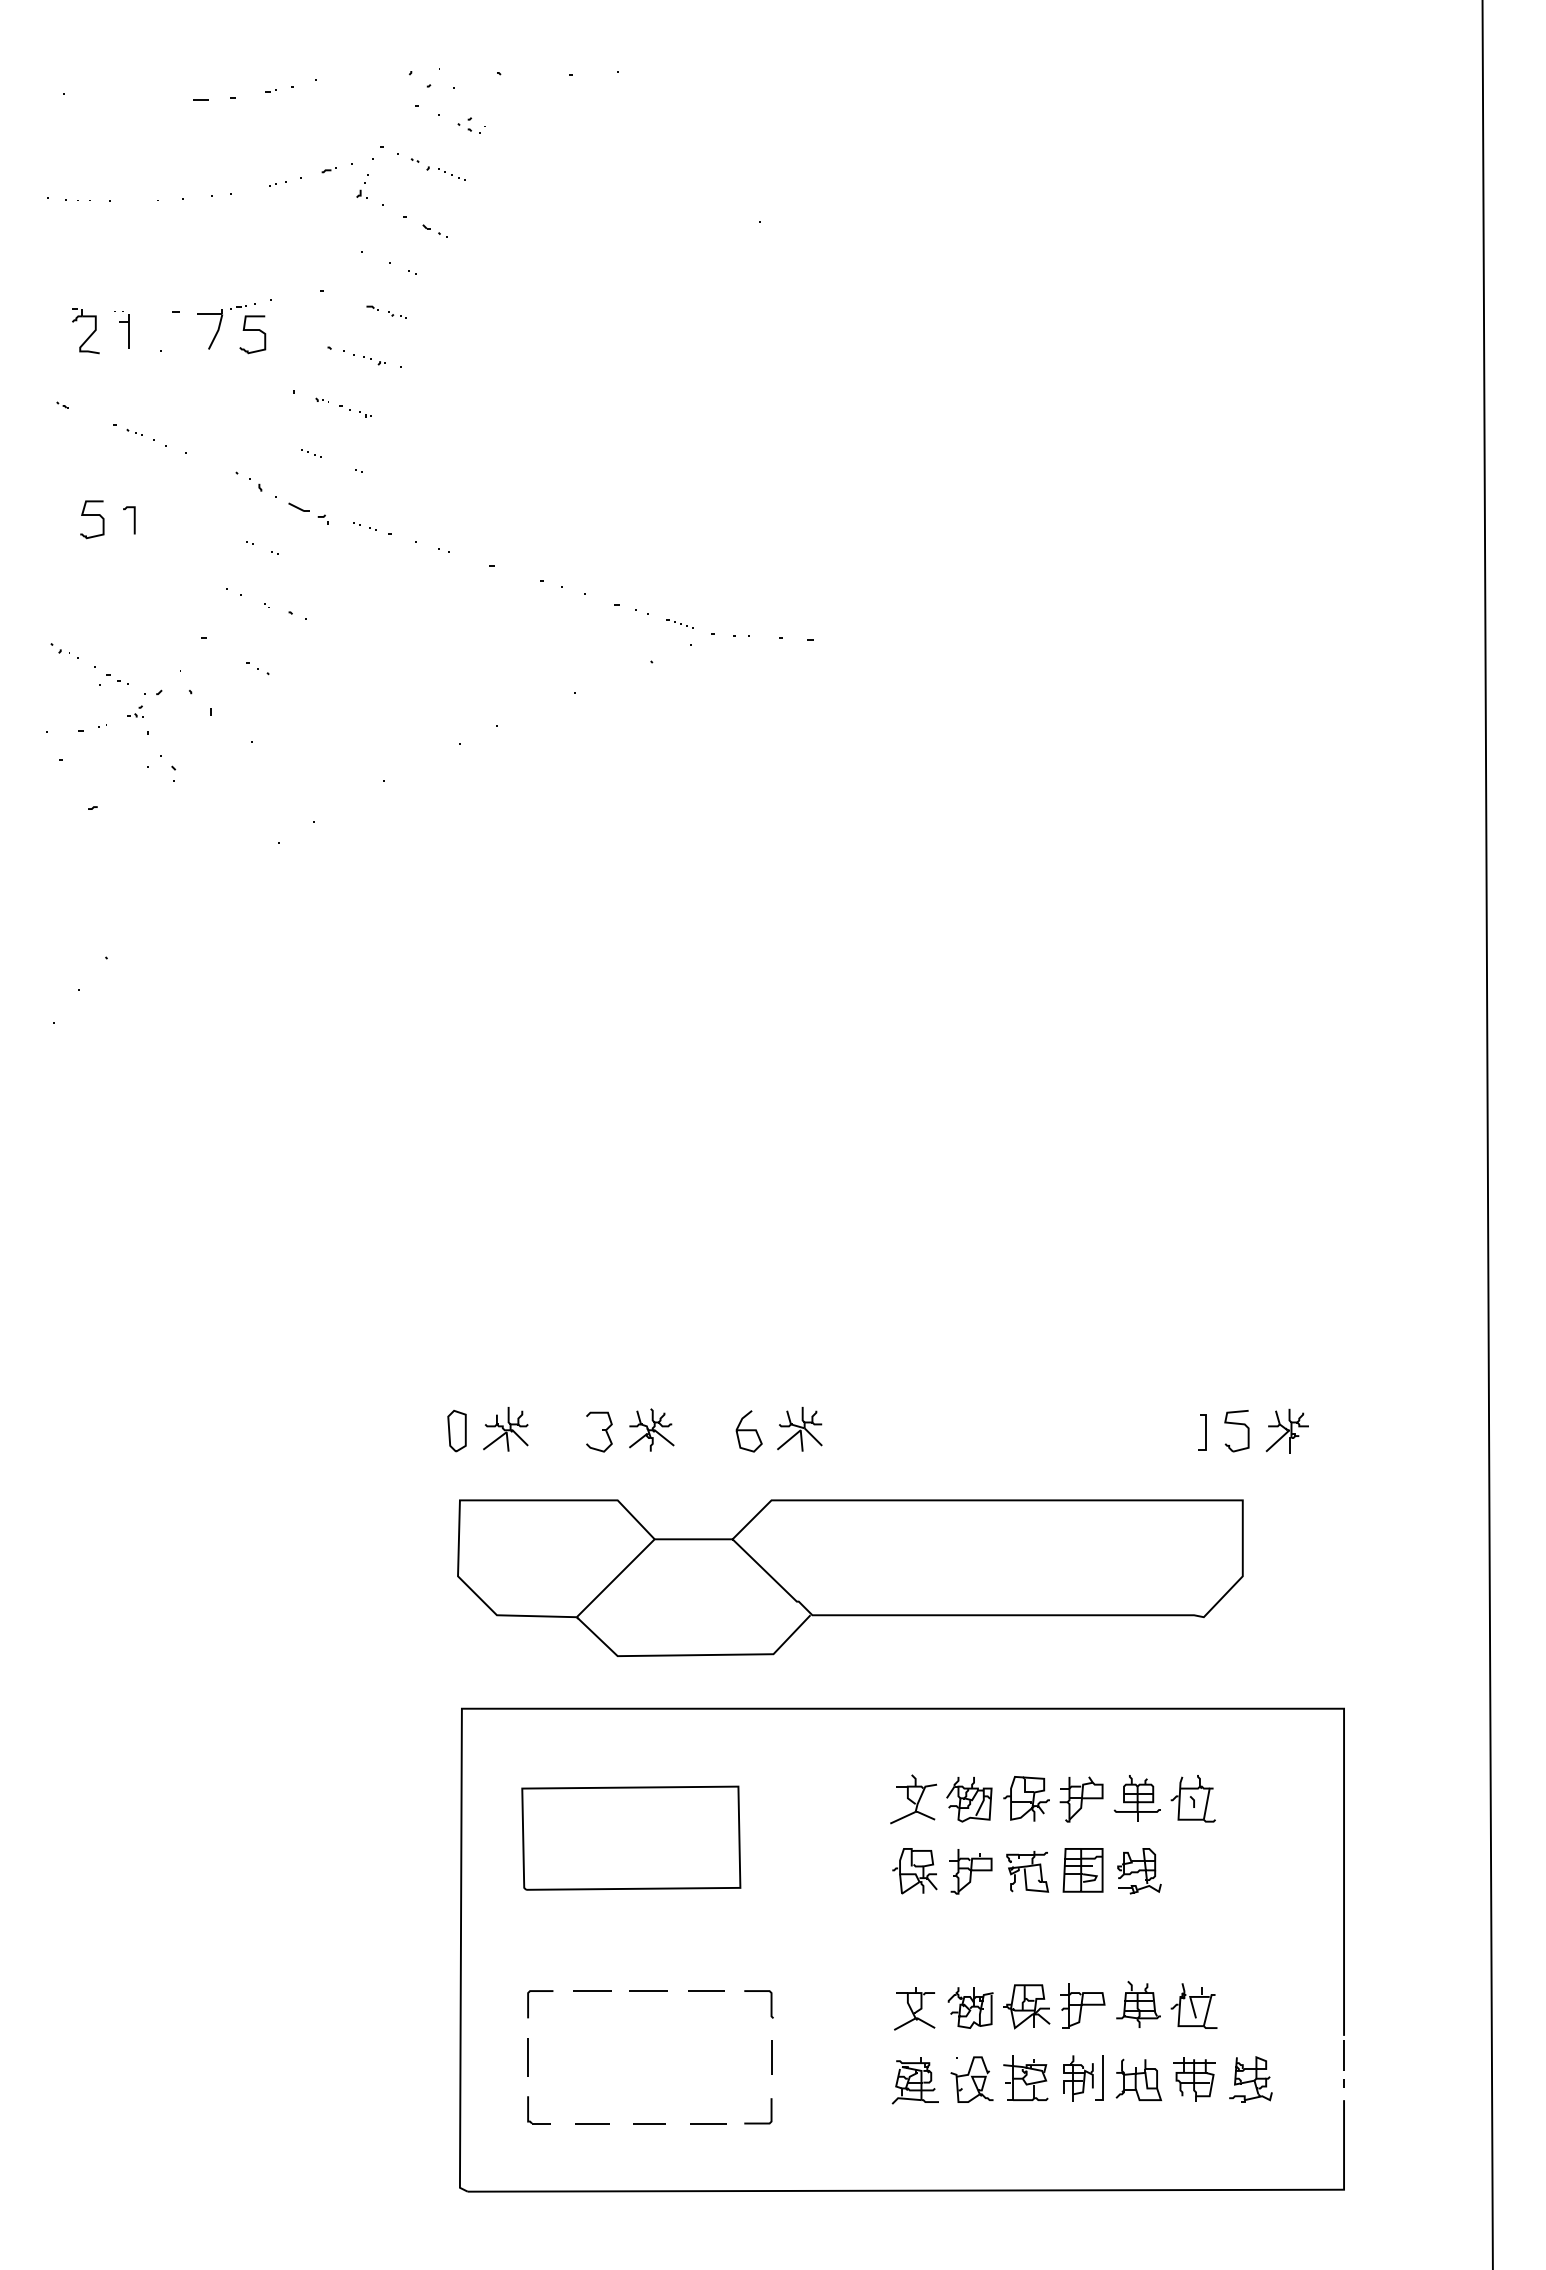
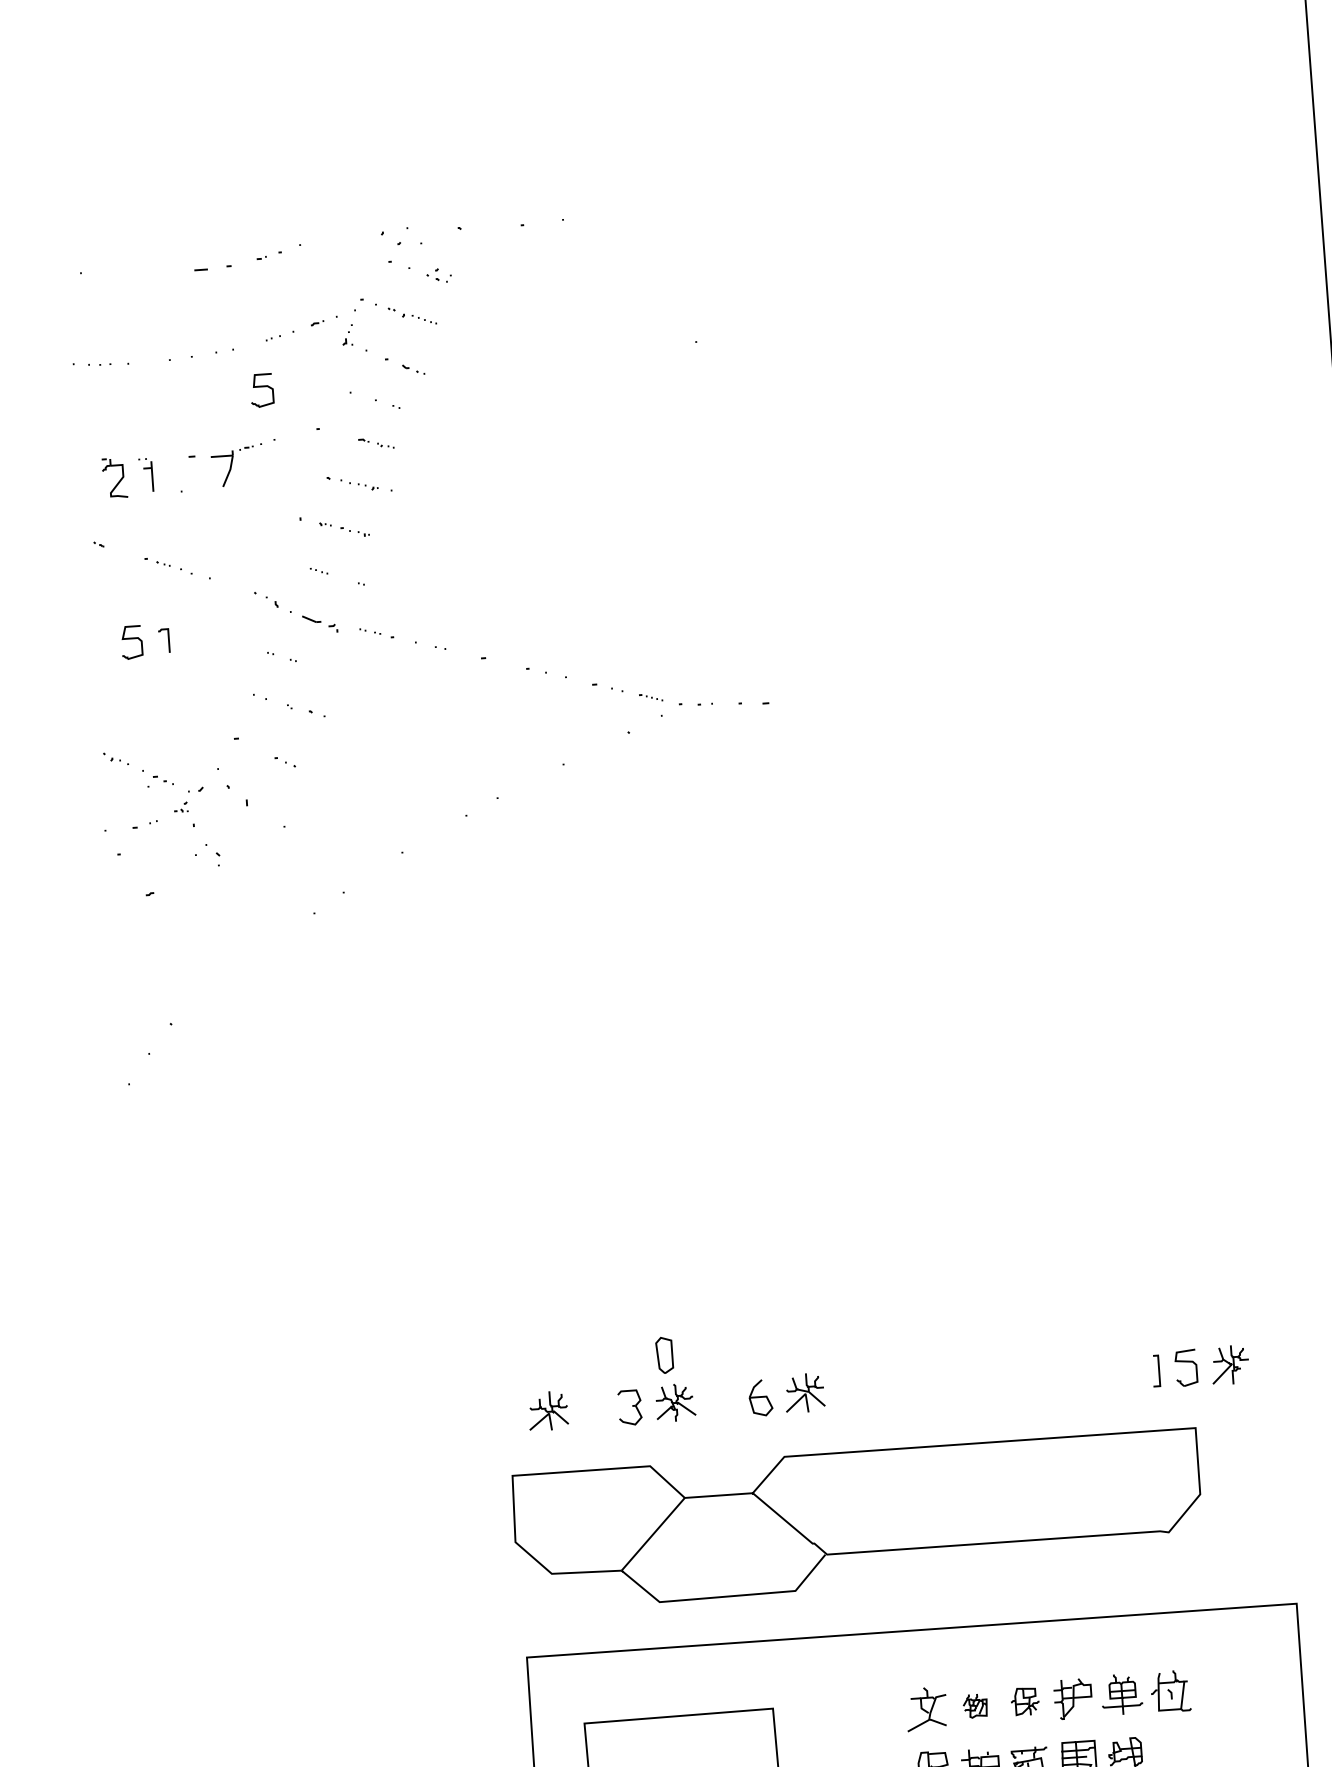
part: (252, 334) -> (261, 390), moved
part: (456, 1431) -> (664, 1355), moved
part: (1026, 1798) -> (1025, 1701), size x0.7
part: (969, 1799) -> (975, 1705), size x0.6

